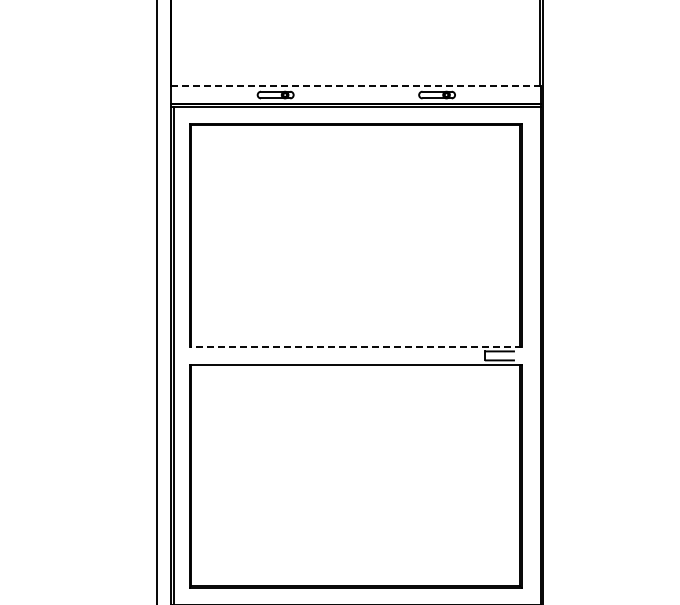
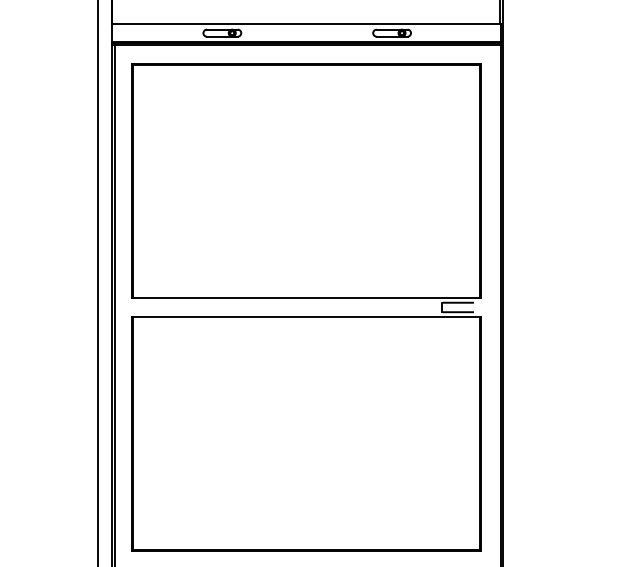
line: (355, 86) -> (306, 24), dashed -> solid
line: (355, 346) -> (306, 297), dashed -> solid

